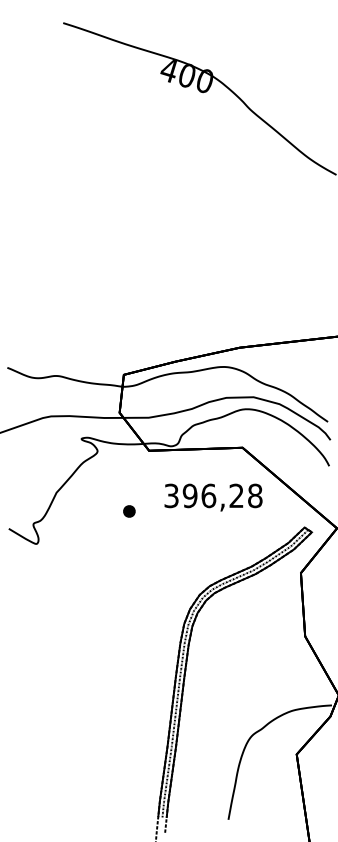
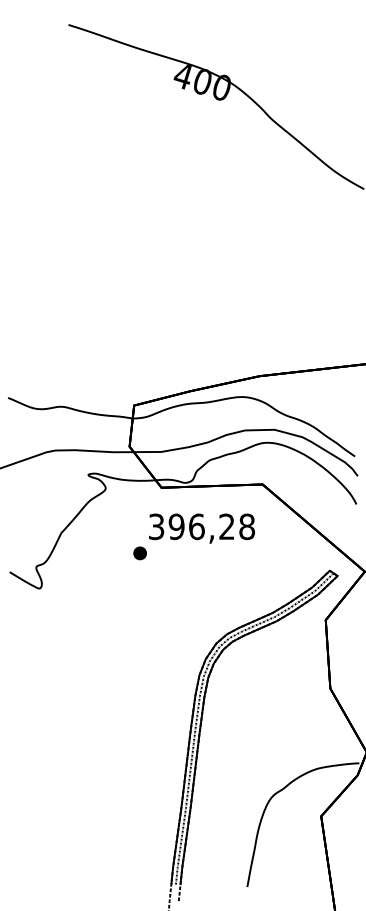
text: (213, 497) -> (201, 528), moved

